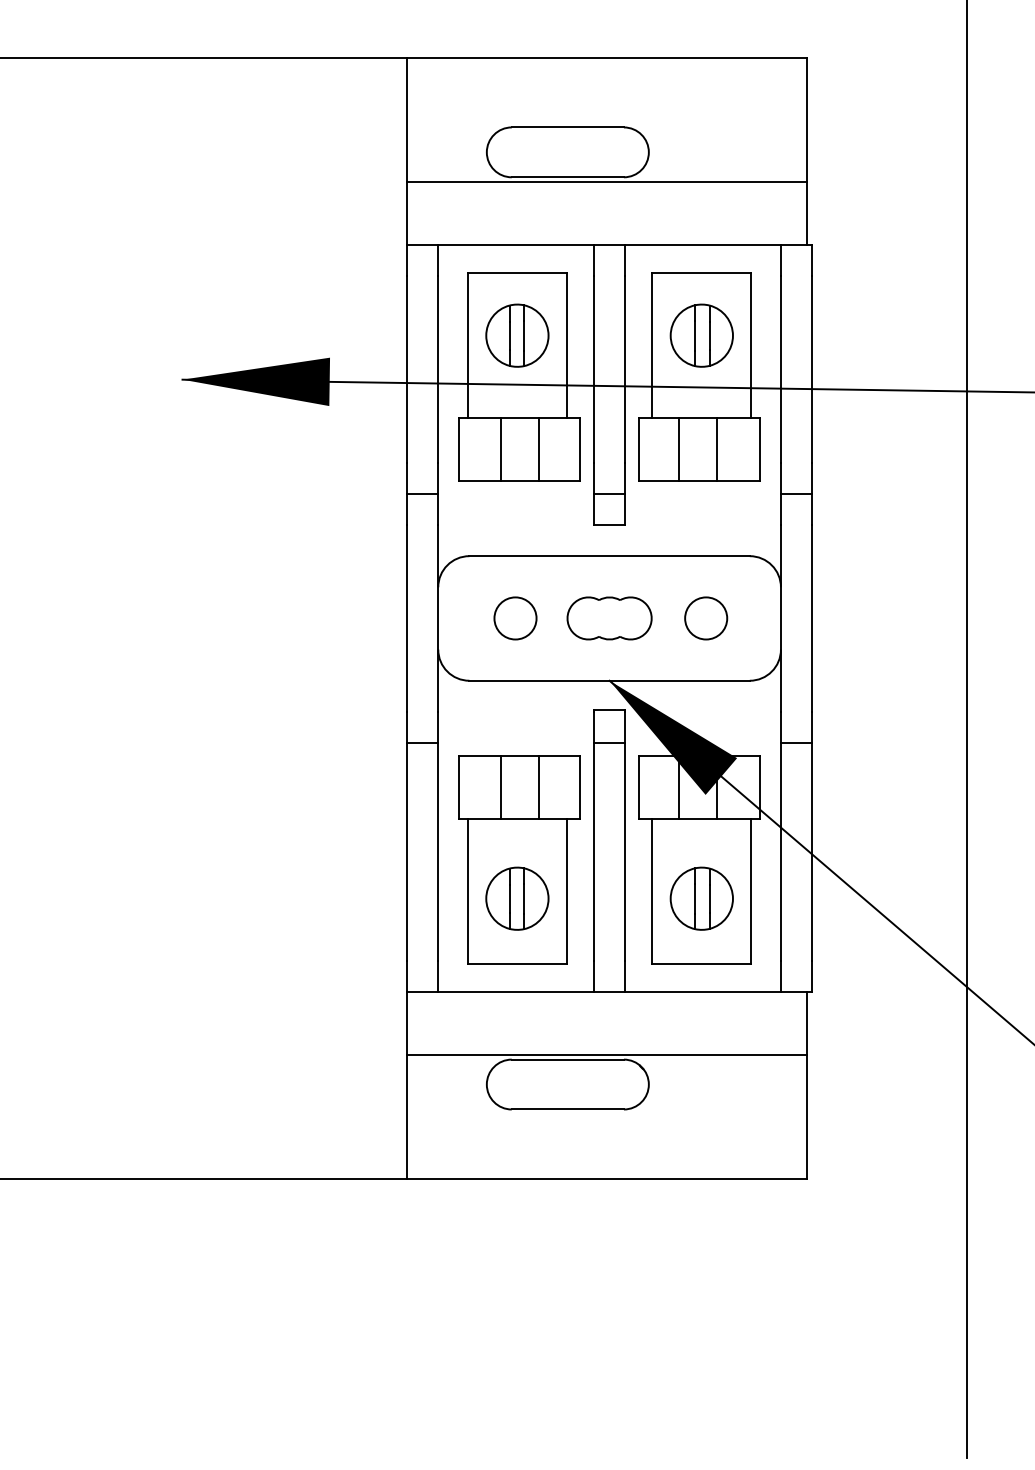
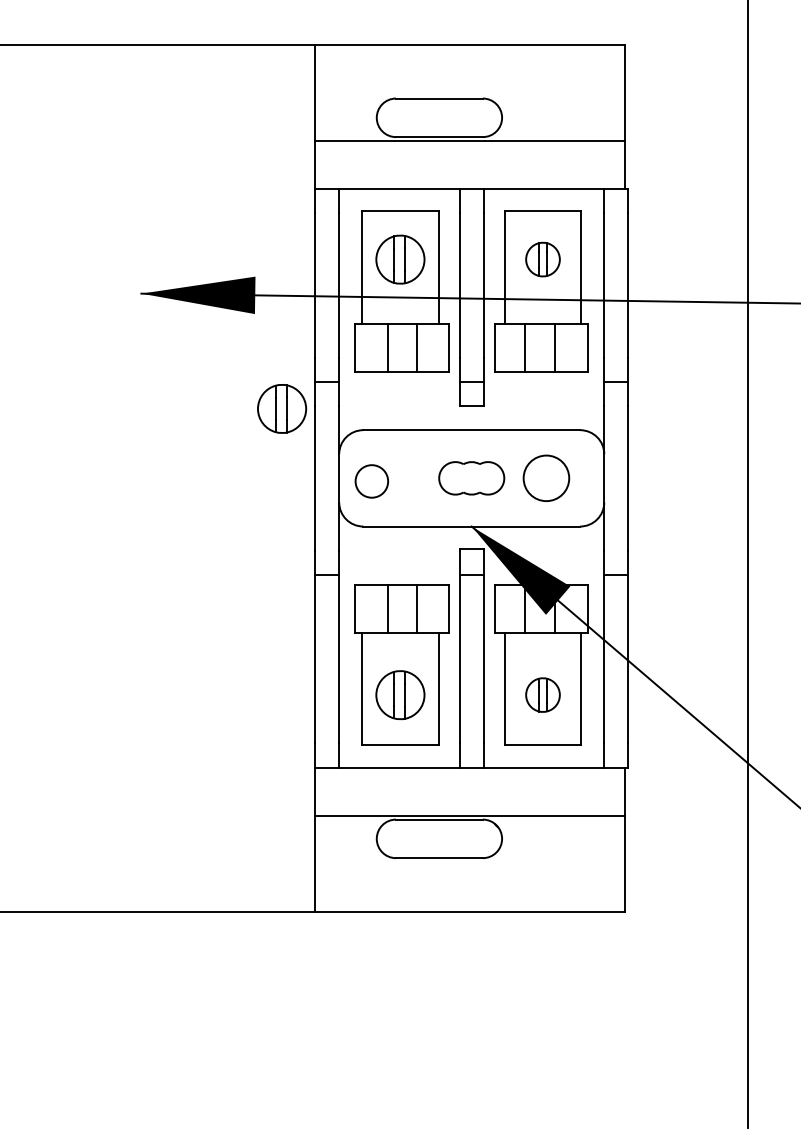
part: (701, 335) -> (542, 259), size x0.7
part: (364, 528) -> (282, 408), added
circle: (515, 618) -> (371, 481), moved
circle: (706, 618) -> (546, 478), size x1.4
part: (701, 898) -> (542, 694), size x0.7

